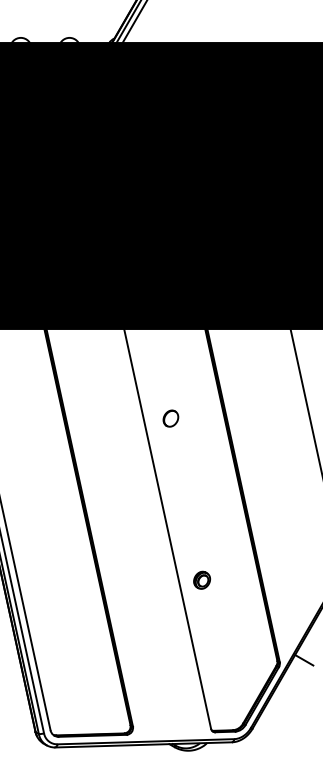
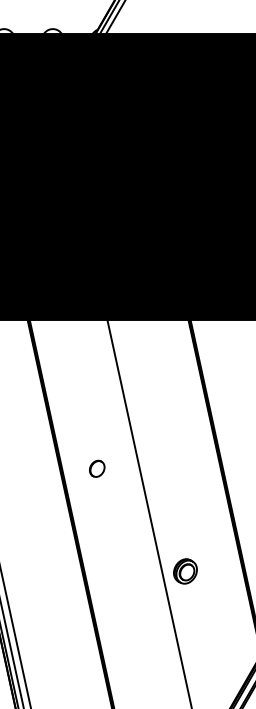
part: (170, 418) -> (96, 468), moved
part: (201, 580) -> (184, 571), size x1.43

